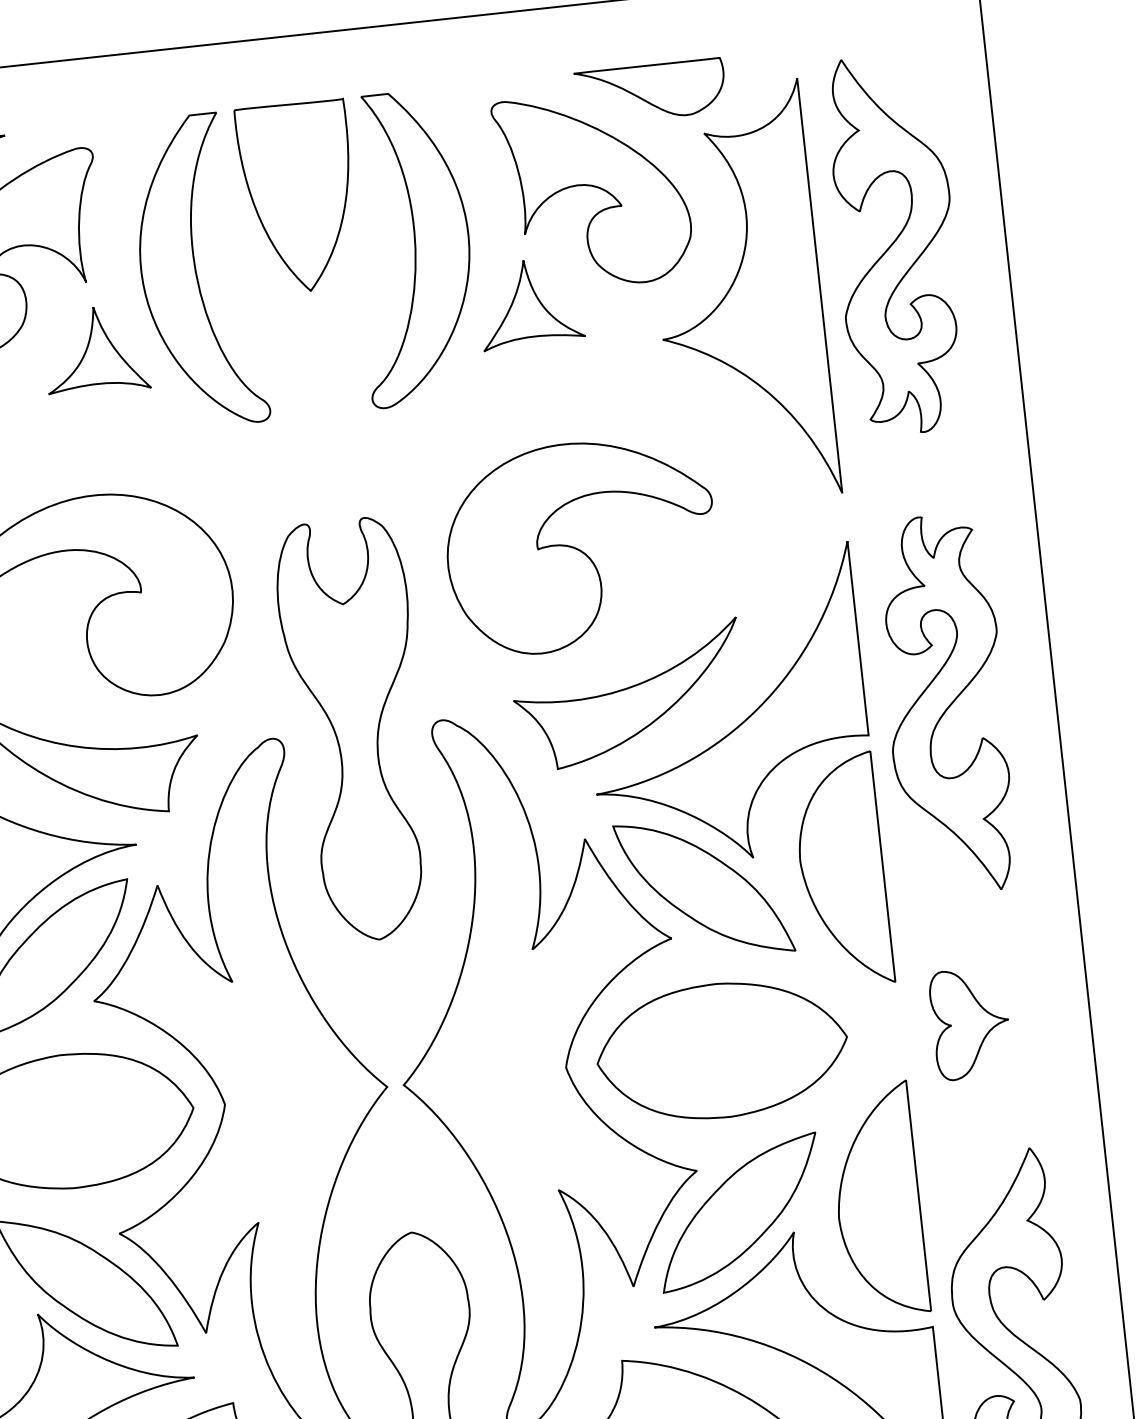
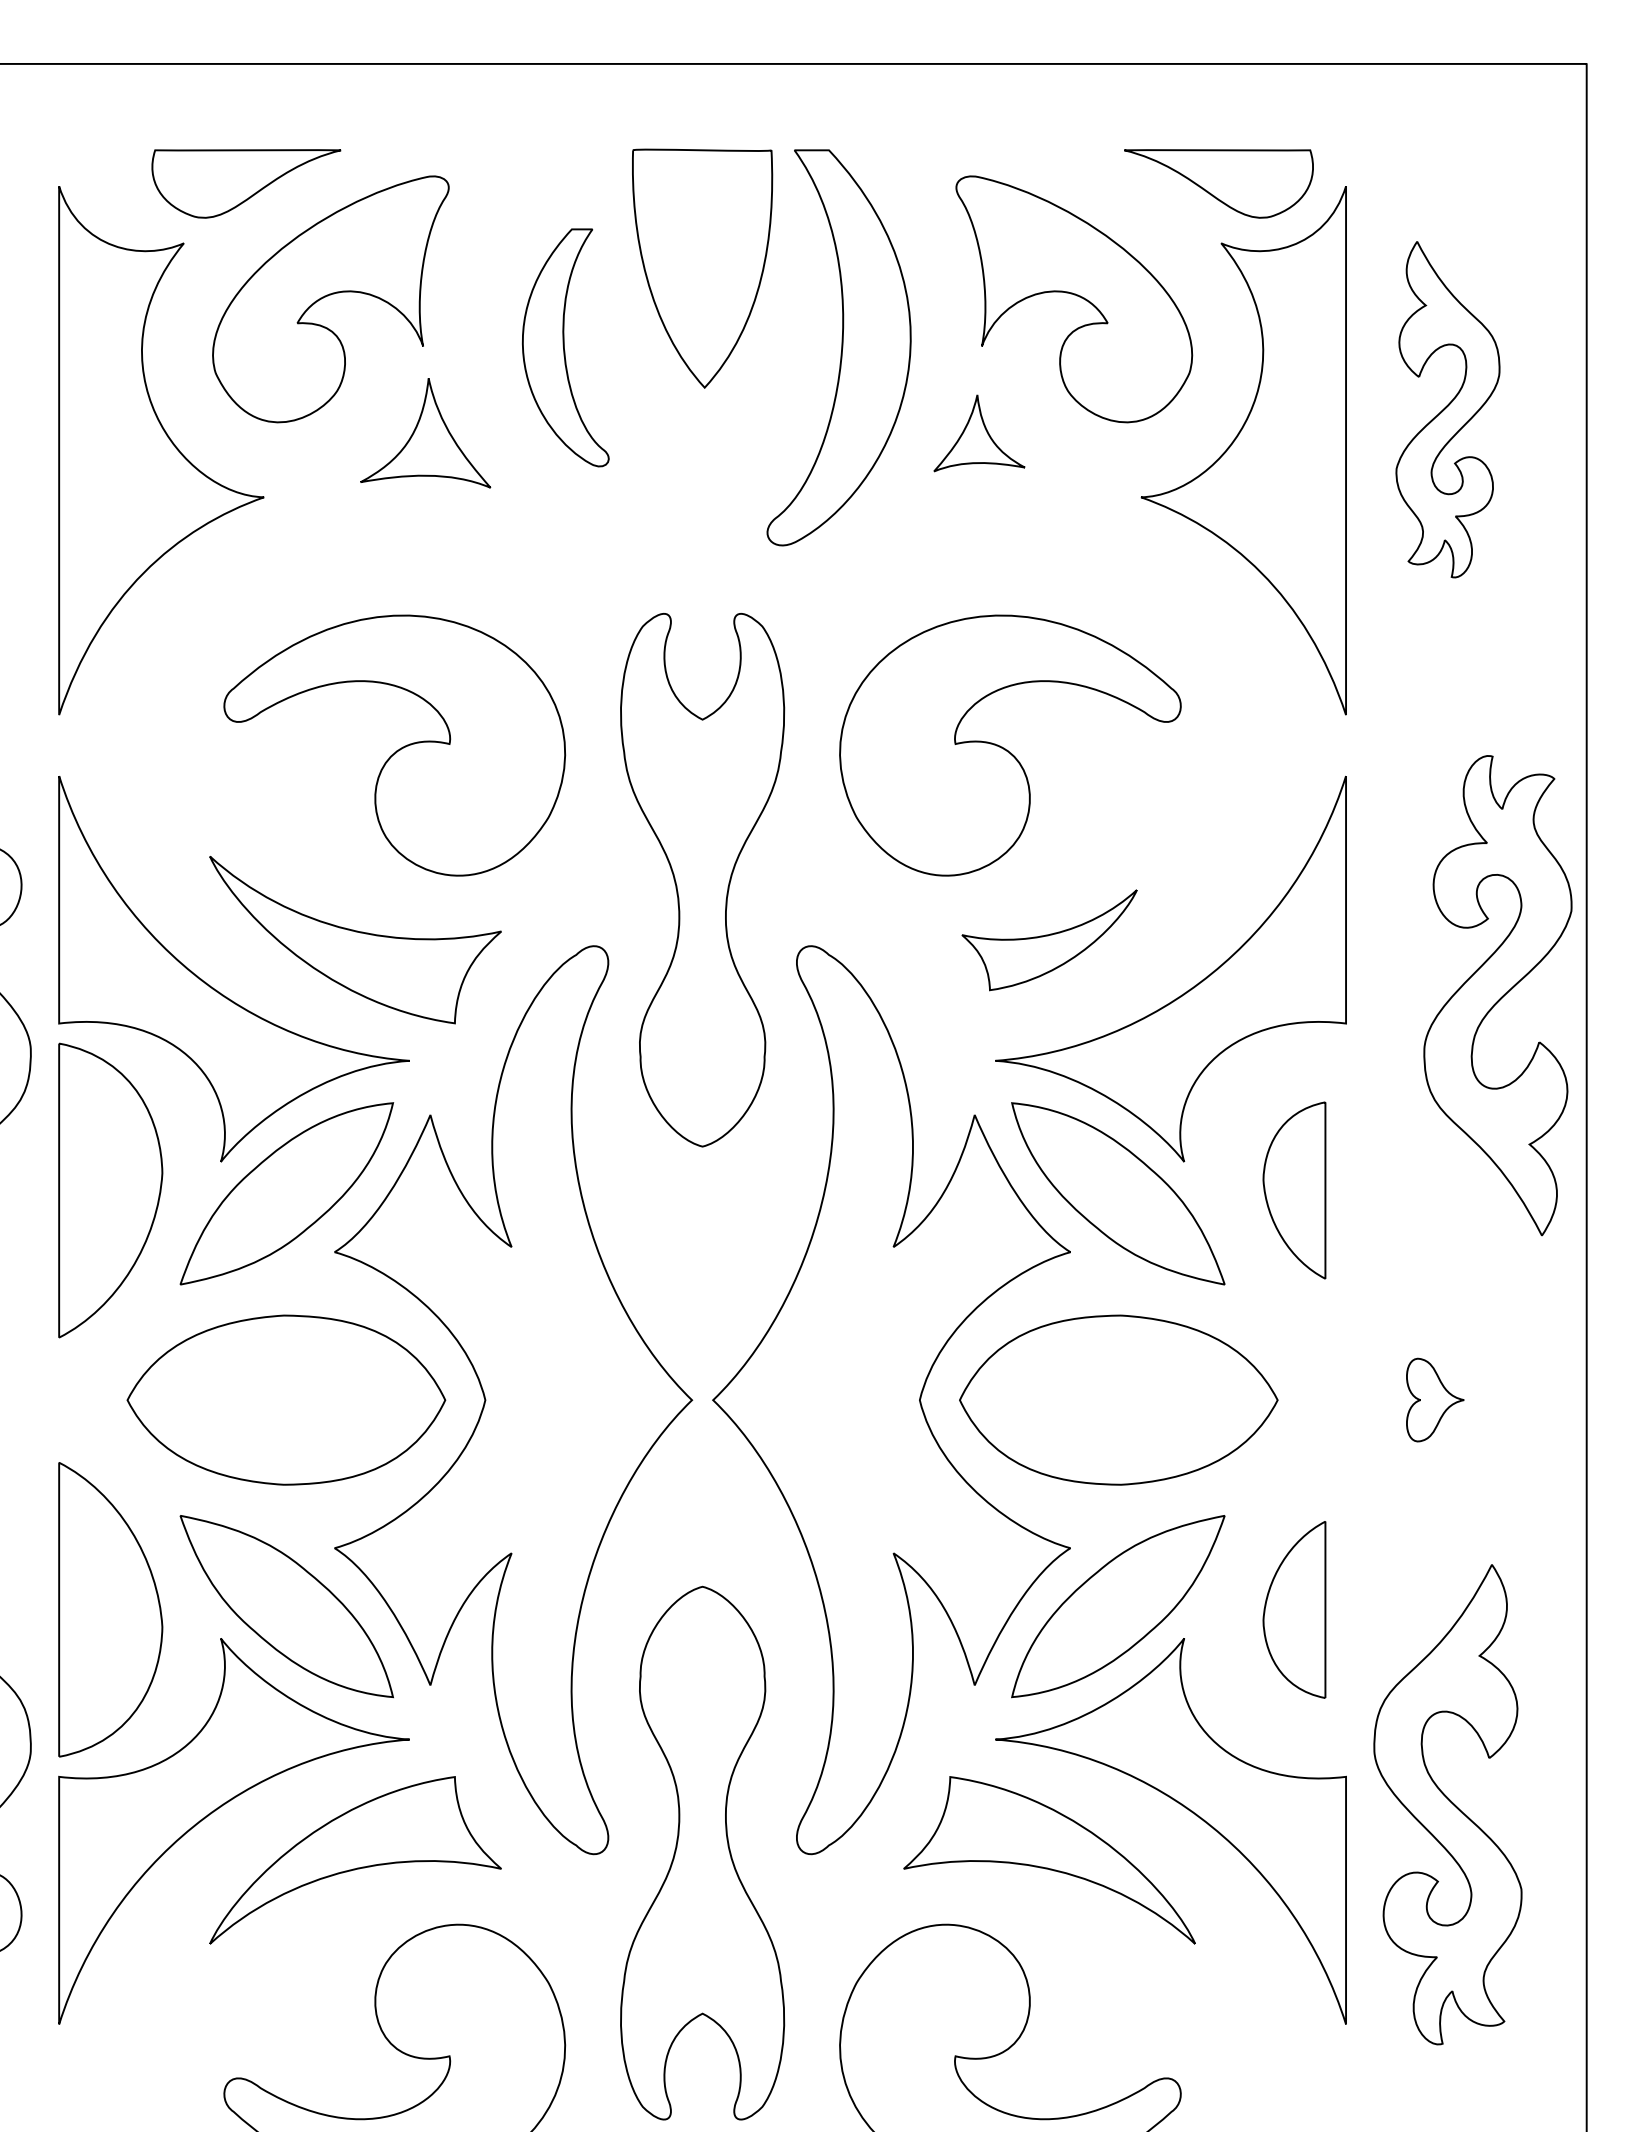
part: (650, 91) -> (1218, 183), moved
part: (895, 244) -> (1447, 409), size x0.7
part: (198, 271) -> (565, 347), size x0.6
part: (530, 303) -> (979, 433), size x0.7
part: (628, 695) -> (1049, 940), size x0.6
part: (945, 704) -> (1497, 995), moved
part: (356, 730) -> (702, 880), moved
part: (842, 870) -> (1294, 1190), size x0.6
part: (970, 1023) -> (1435, 1399), size x0.6
part: (878, 1199) -> (1294, 1609), size x0.6

